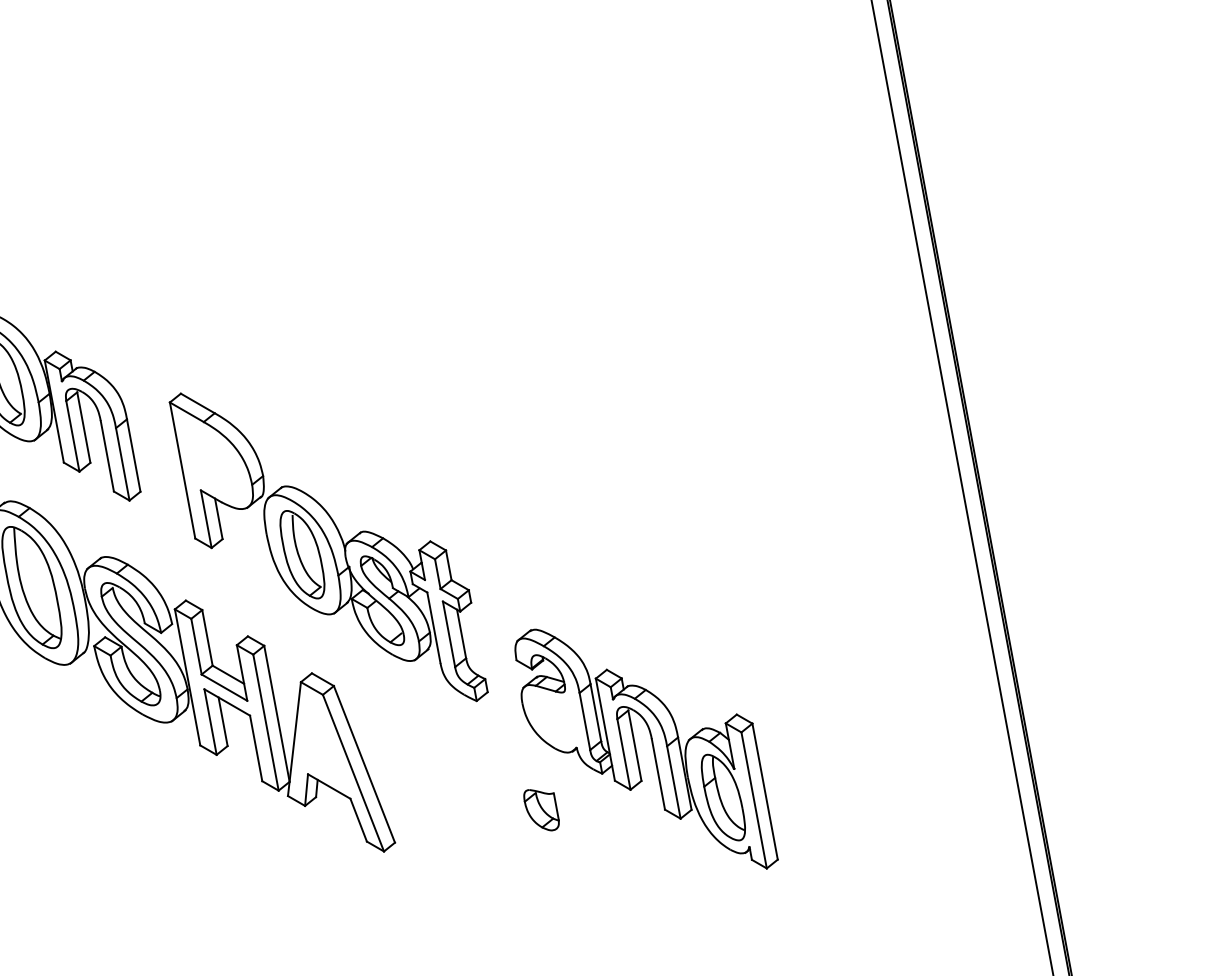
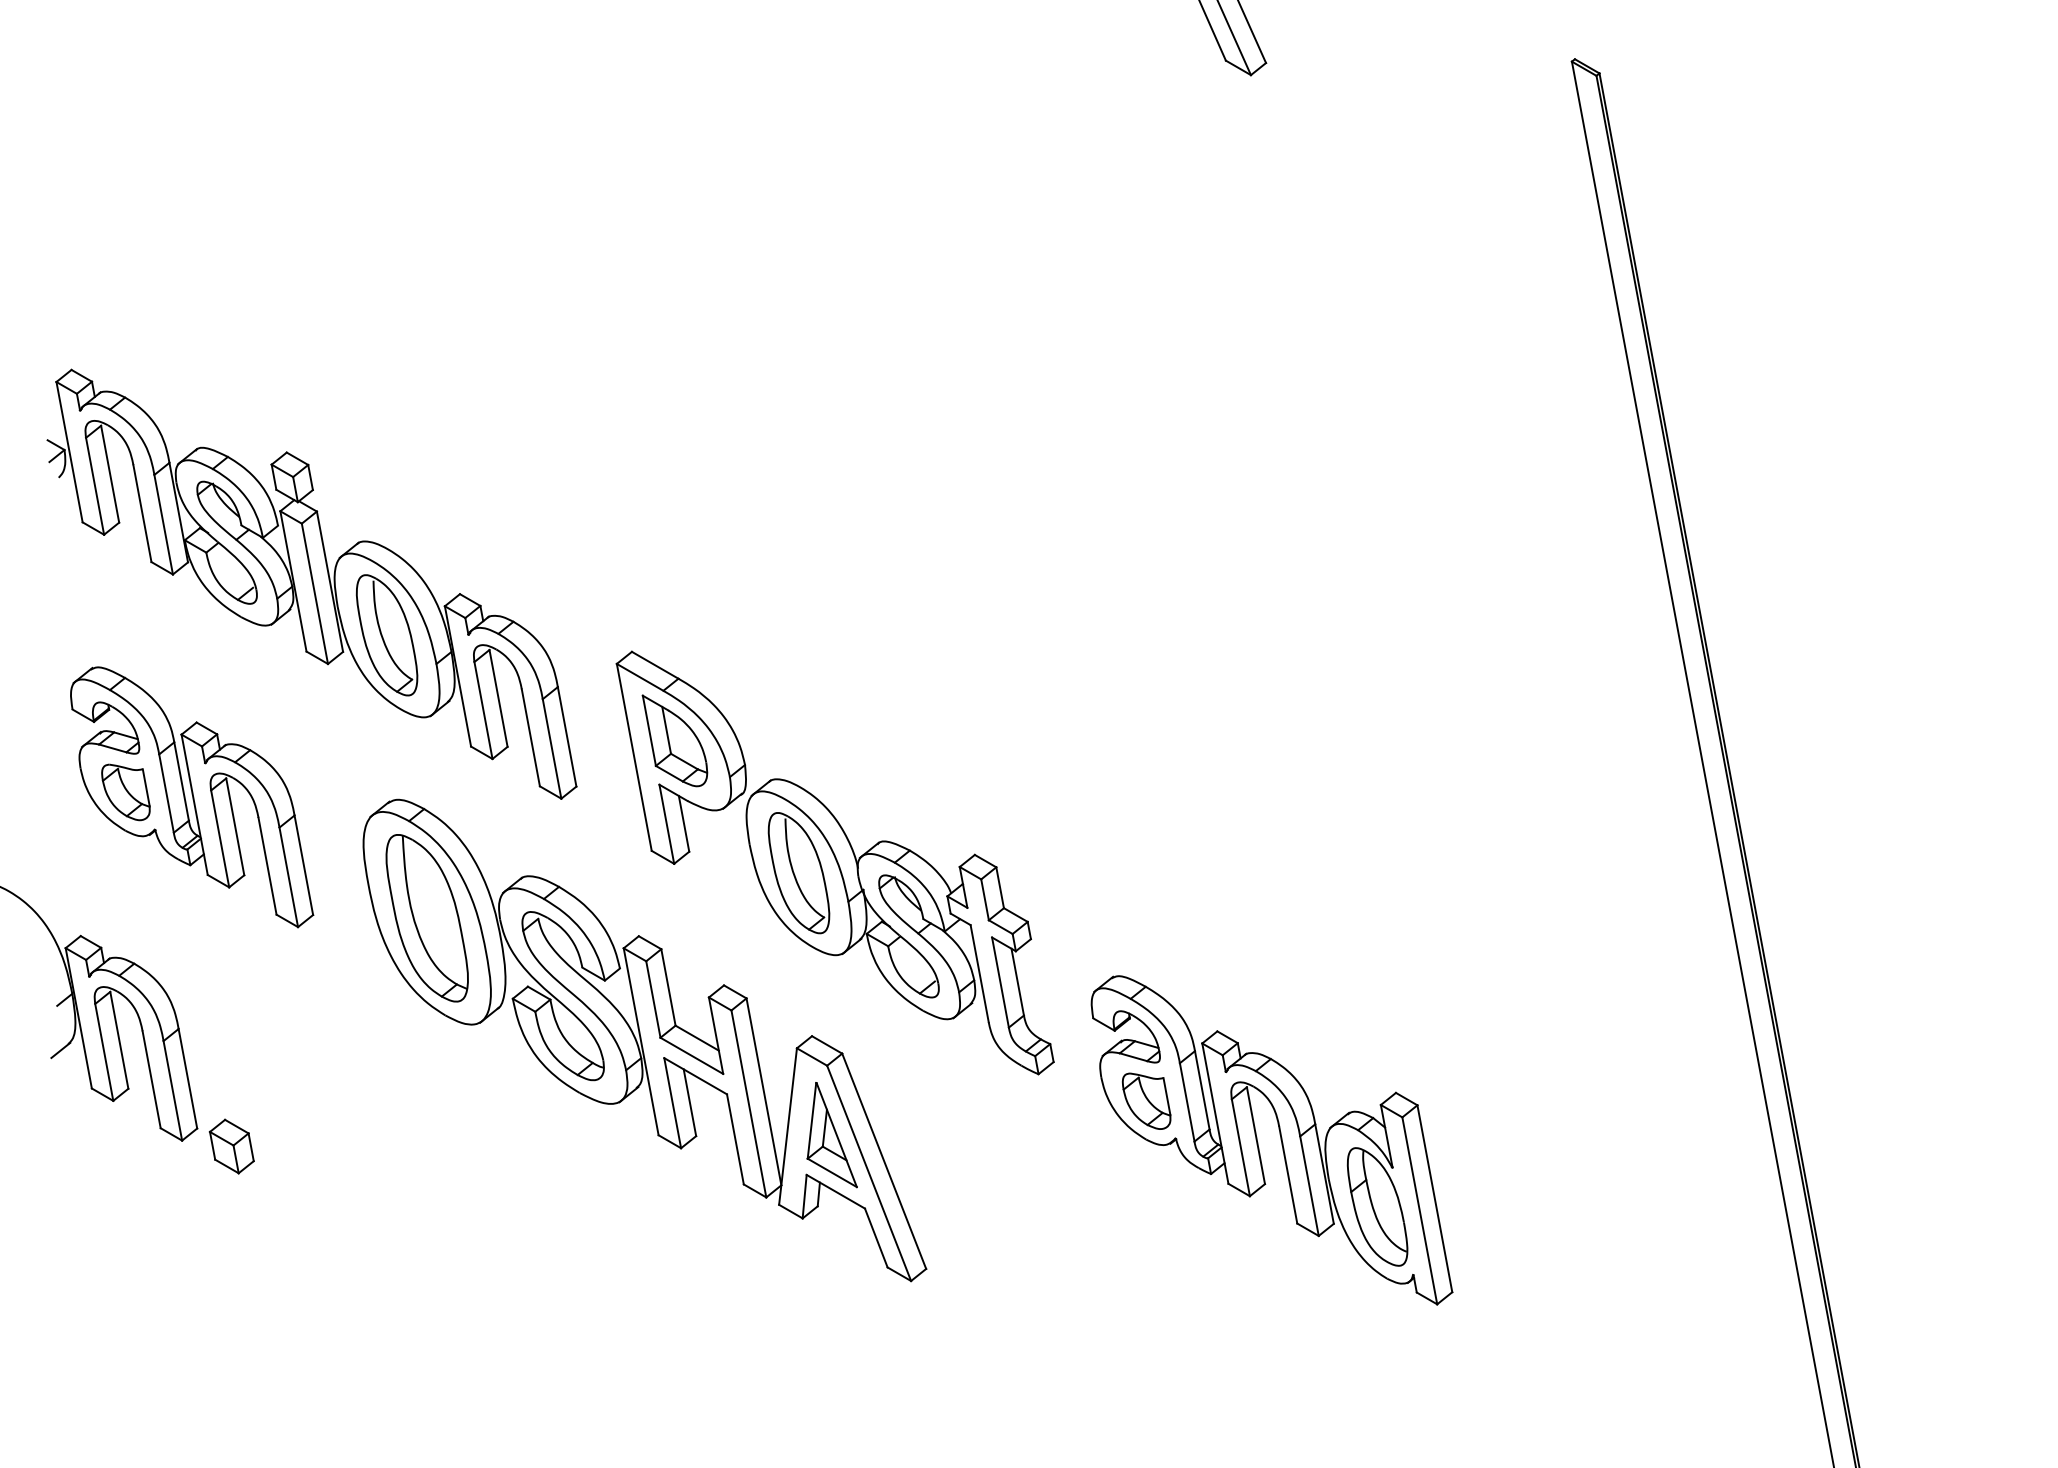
part: (211, 458) -> (674, 740), added
part: (326, 745) -> (831, 1135), added
part: (541, 809) -> (1146, 1100), moved

